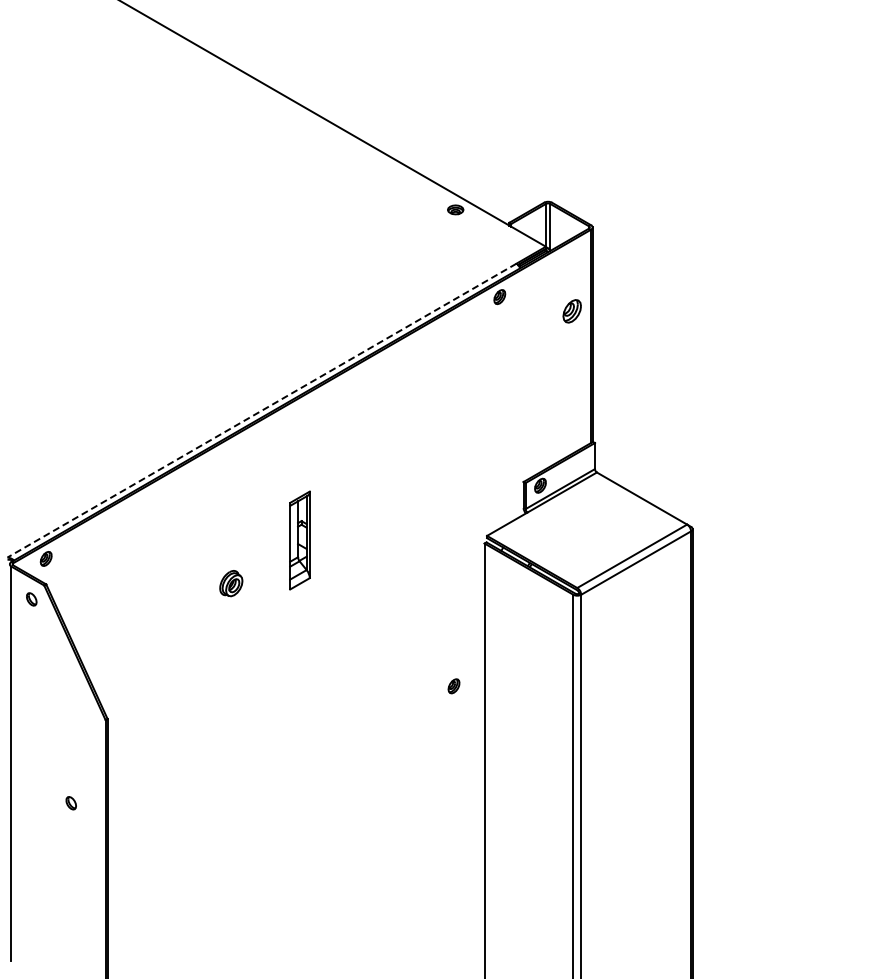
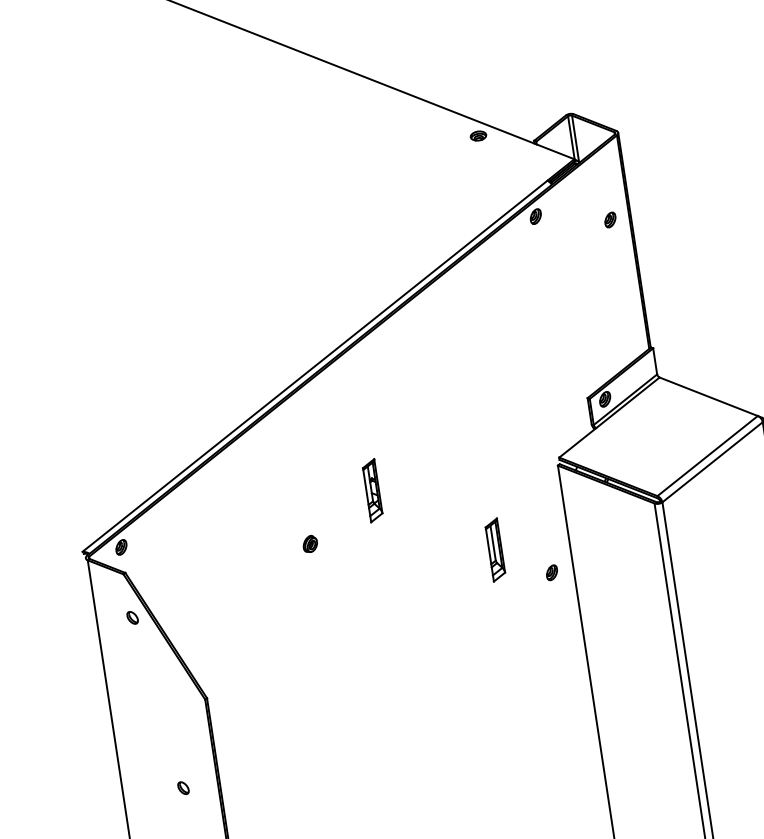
part: (571, 311) -> (609, 220), size x0.62
line: (262, 410) -> (315, 366), dashed -> solid
part: (299, 540) -> (372, 490), size x0.62
part: (230, 583) -> (309, 544), size x0.62
part: (31, 599) -> (132, 618), moved
part: (410, 616) -> (494, 549), added
part: (453, 686) -> (551, 573), moved

